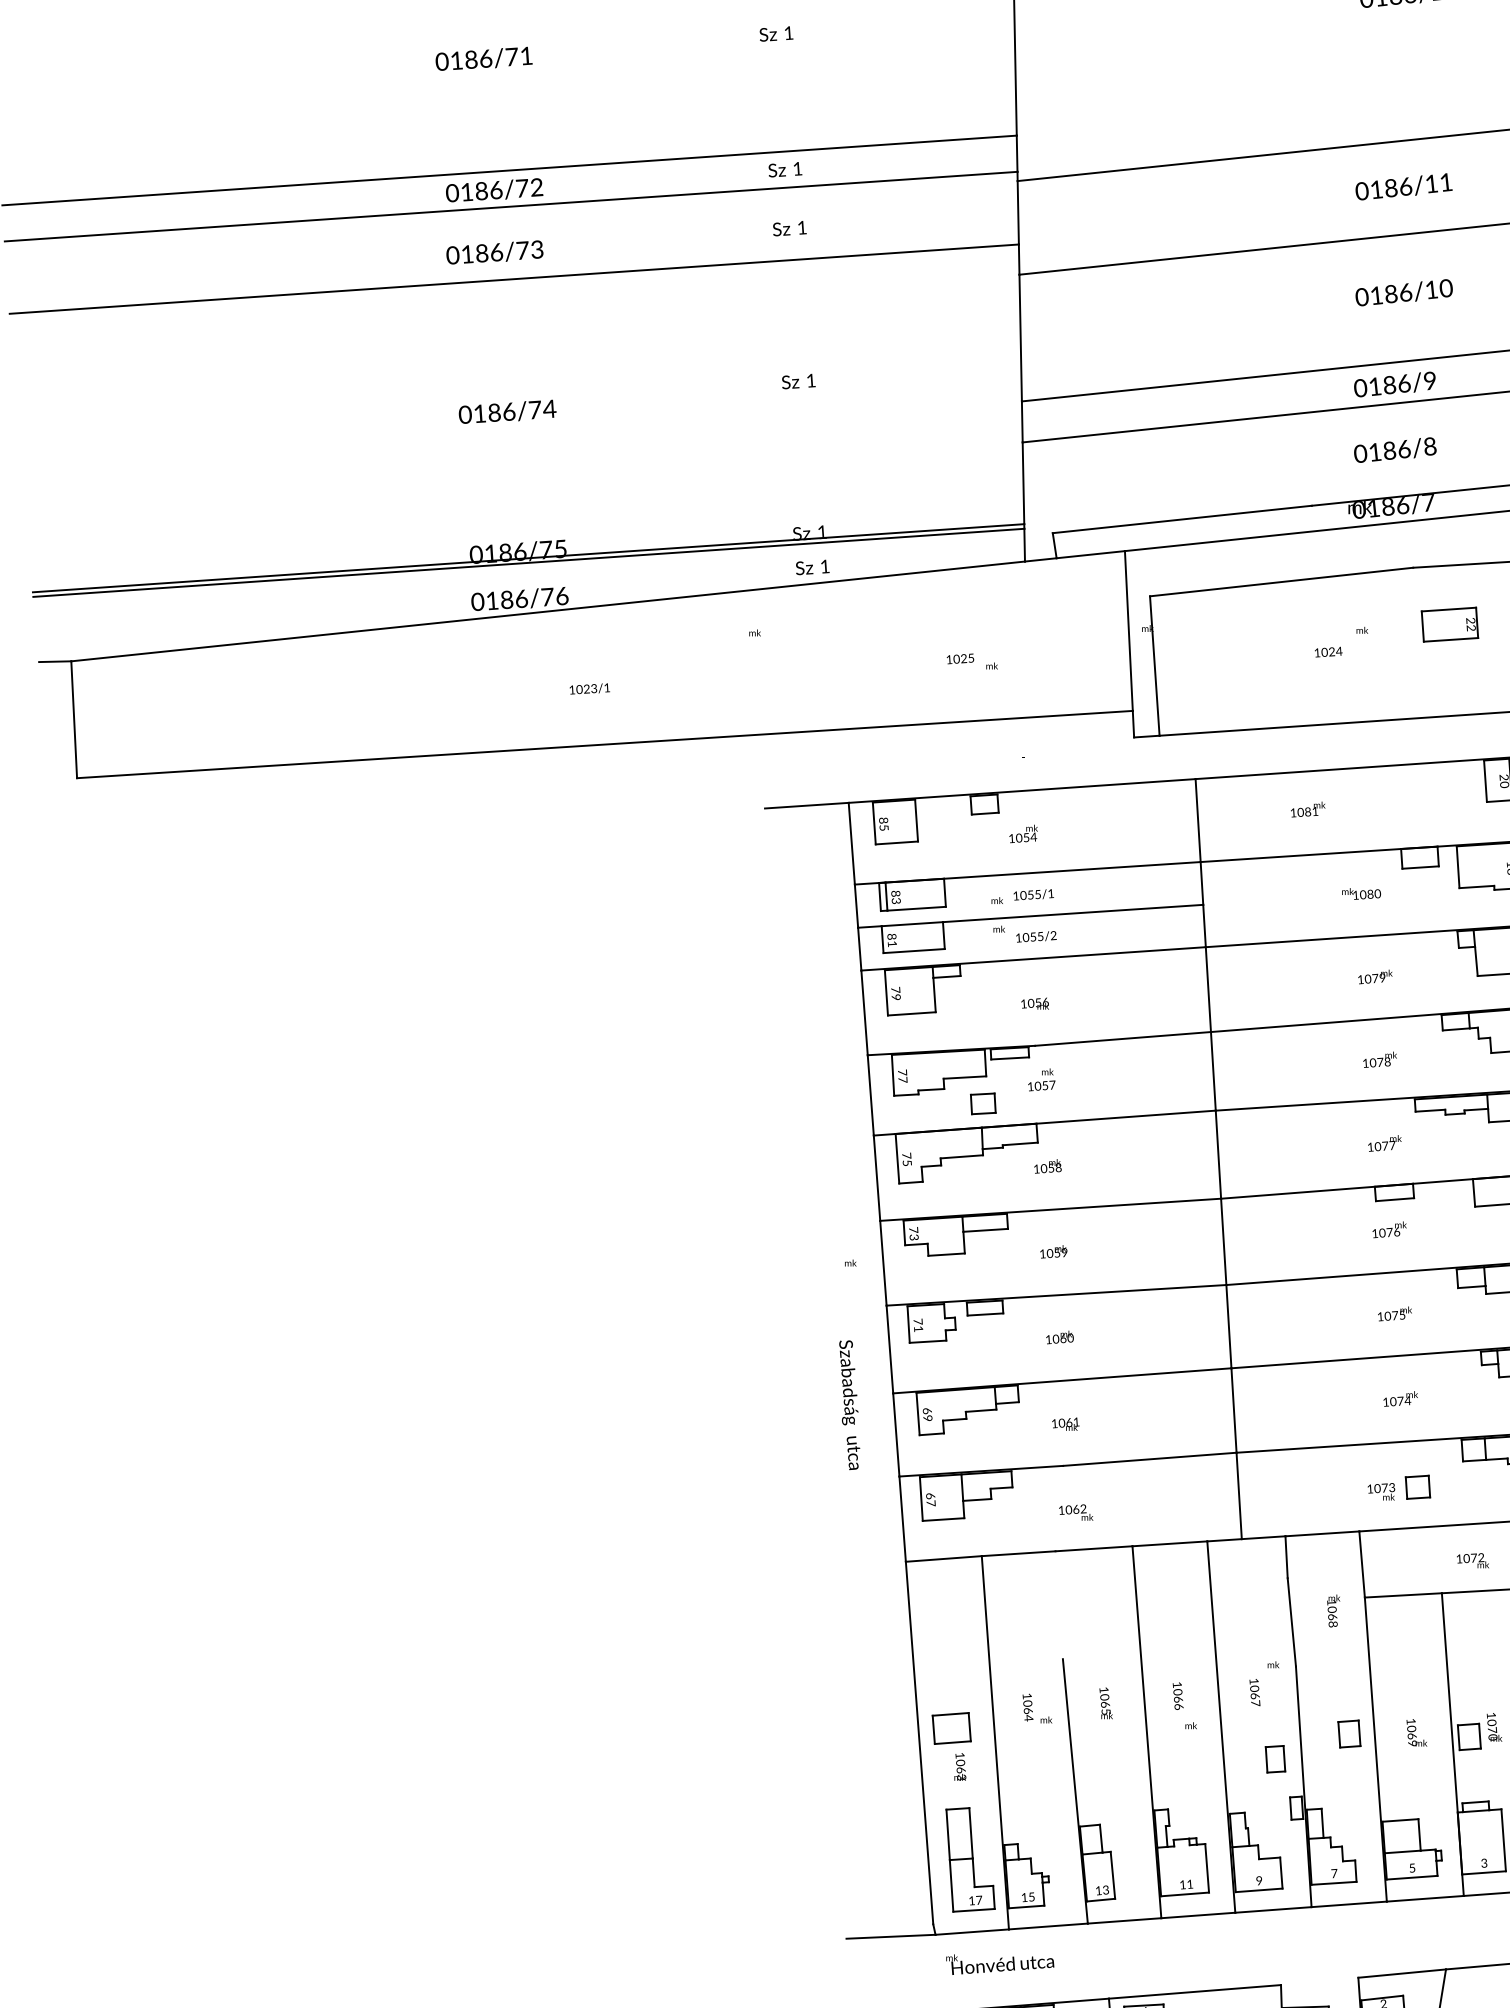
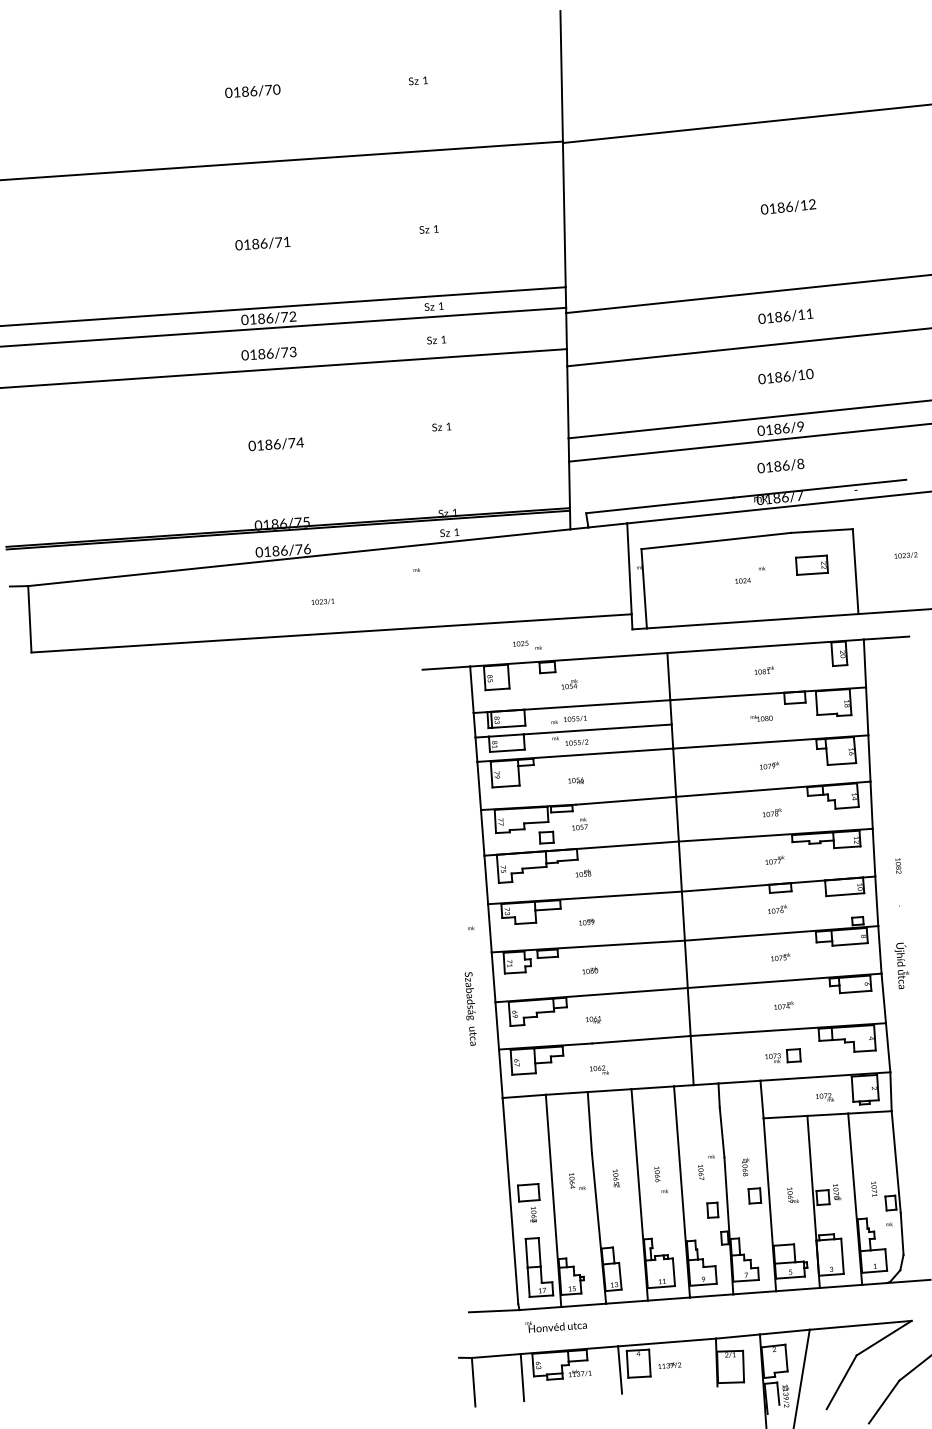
text: (972, 660) -> (527, 644), moved
text: (1306, 809) -> (763, 670), moved
line: (1058, 1604) -> (589, 1122), added
text: (1332, 1610) -> (745, 1166), moved
line: (1318, 1981) -> (737, 1336), added

